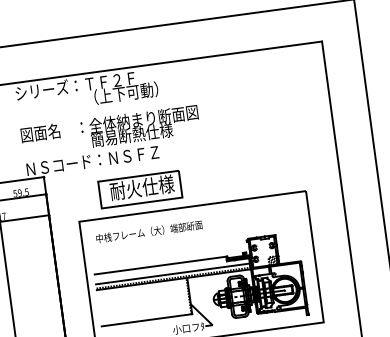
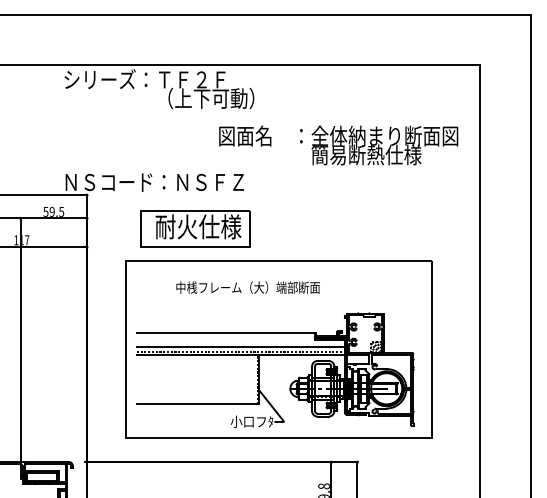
text: (110, 130) -> (338, 145), moved
part: (140, 189) -> (195, 228), moved
text: (148, 231) -> (247, 287), moved

